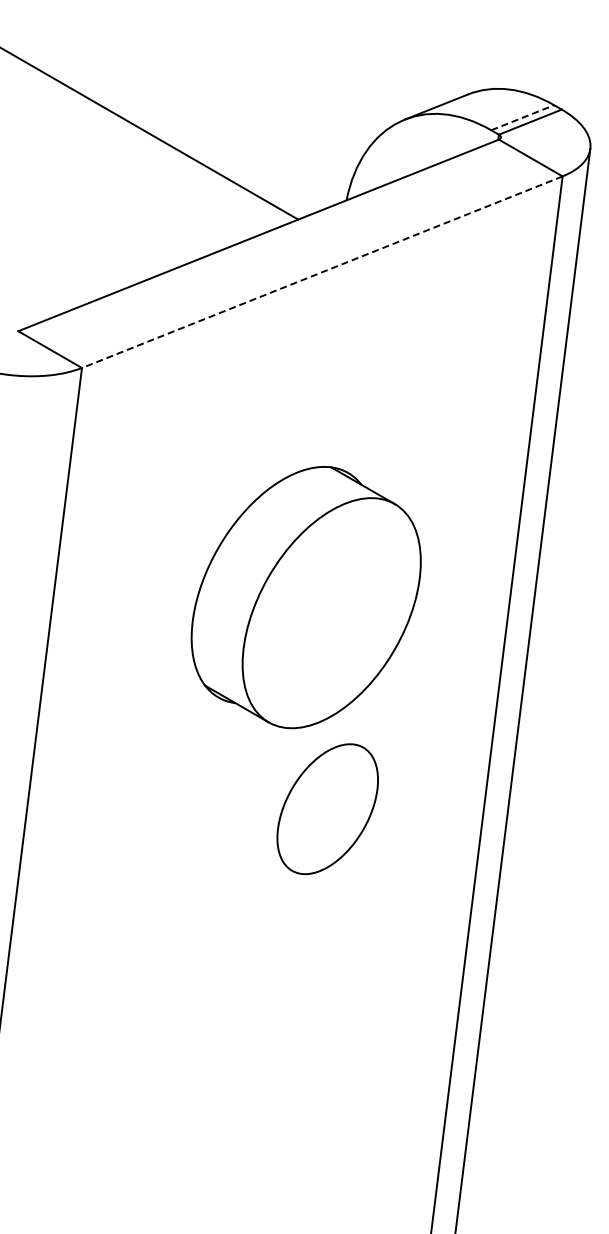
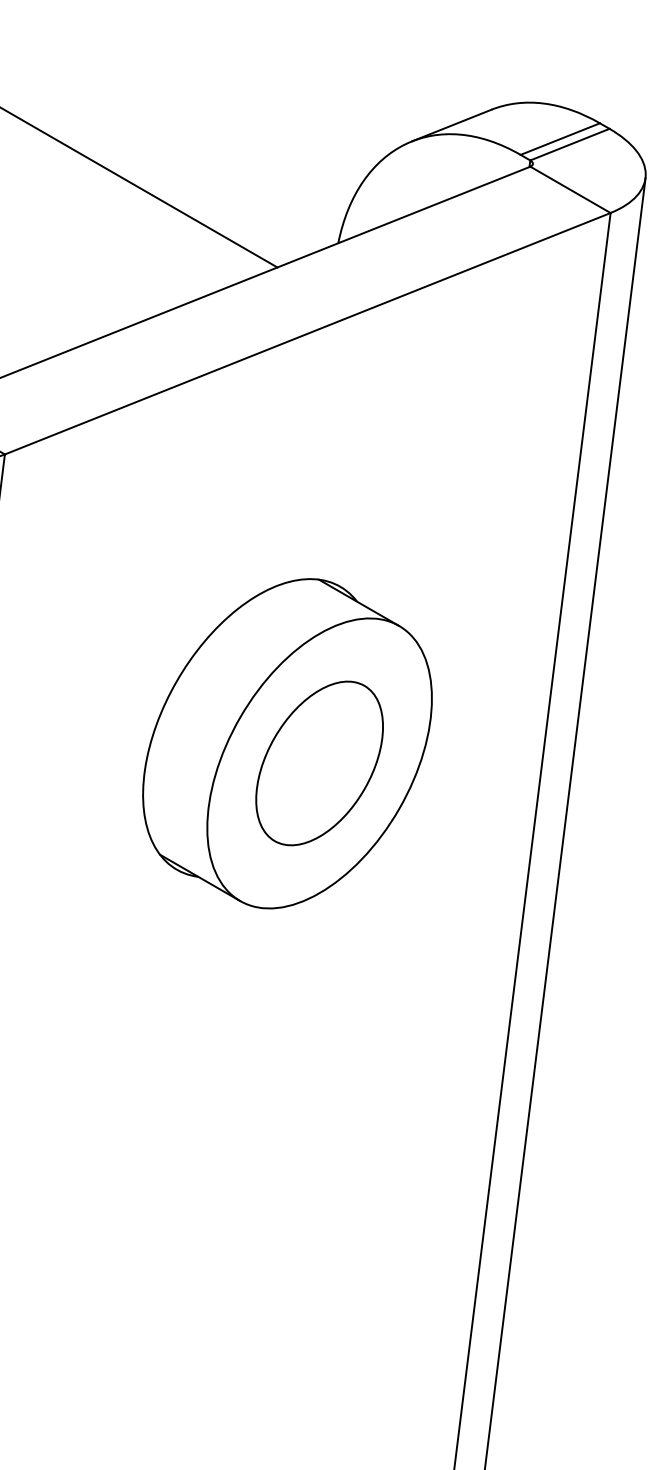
line: (522, 117) -> (560, 138), dashed -> solid
line: (322, 272) -> (307, 334), dashed -> solid
part: (327, 808) -> (319, 762), moved

